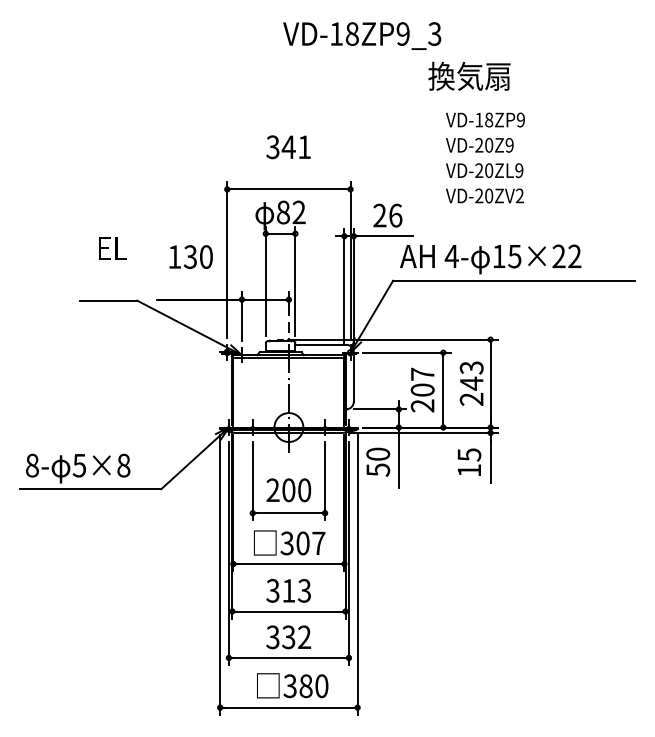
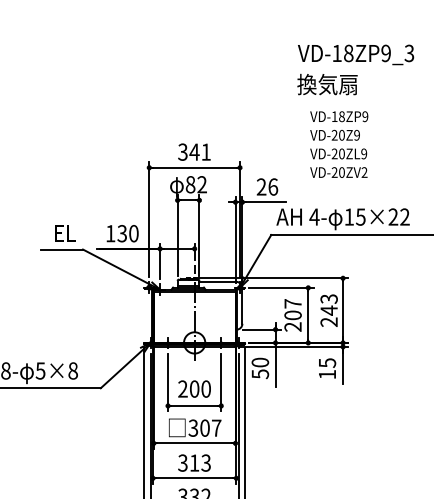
text: (362, 35) -> (356, 54), moved
text: (288, 147) -> (194, 152), moved
text: (112, 248) -> (64, 233), moved
text: (190, 256) -> (122, 233), moved

